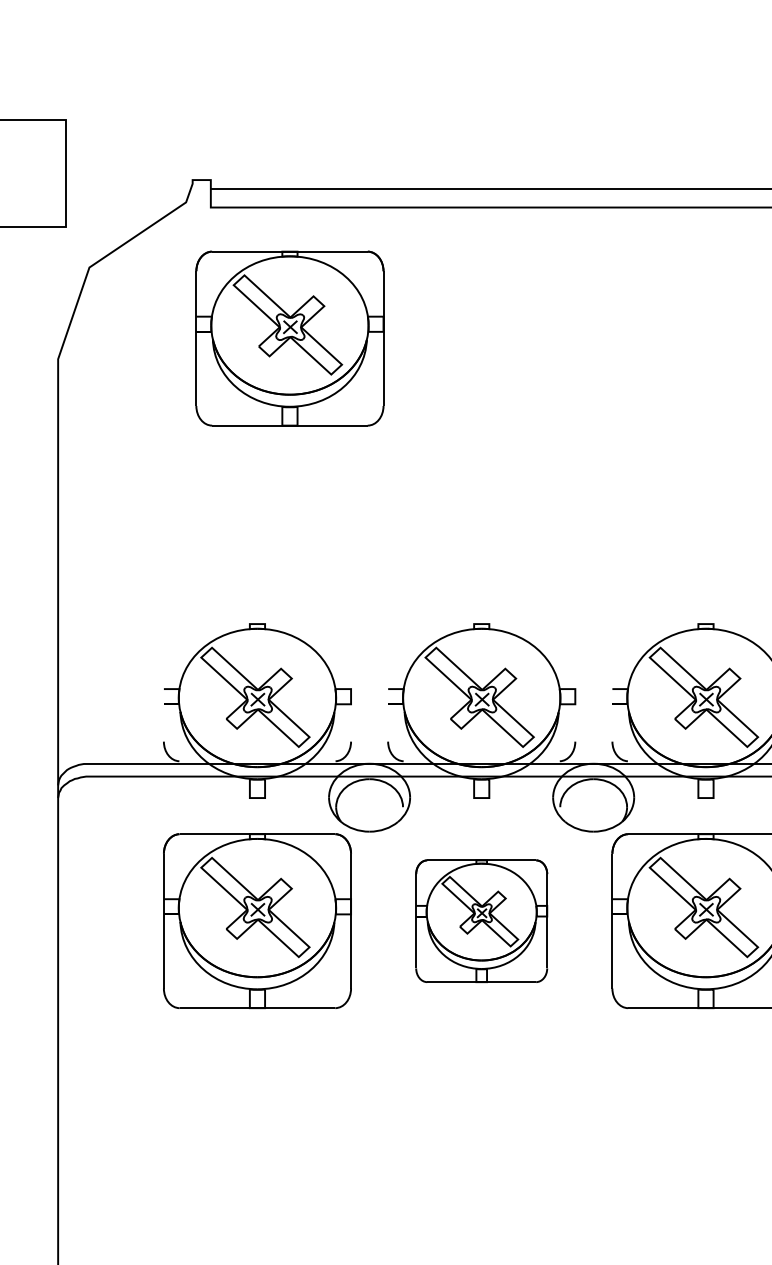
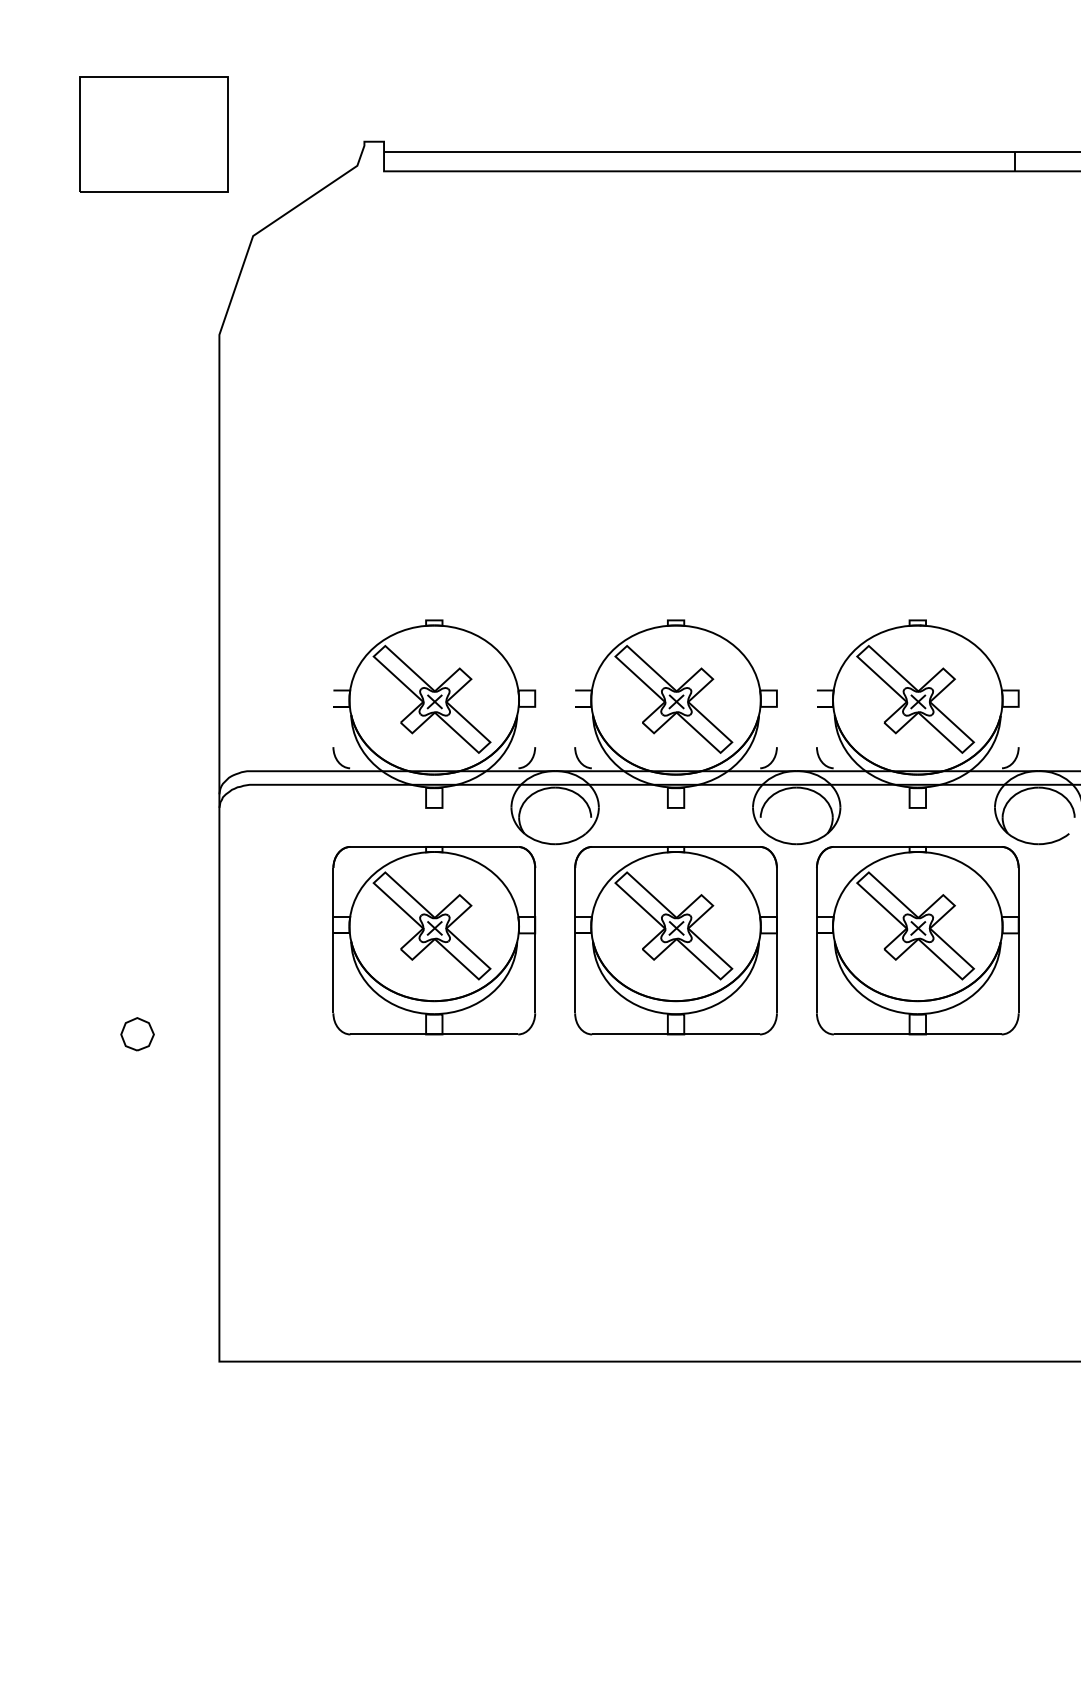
part: (290, 338) -> (469, 312), removed
part: (481, 921) -> (675, 940), size x1.43

